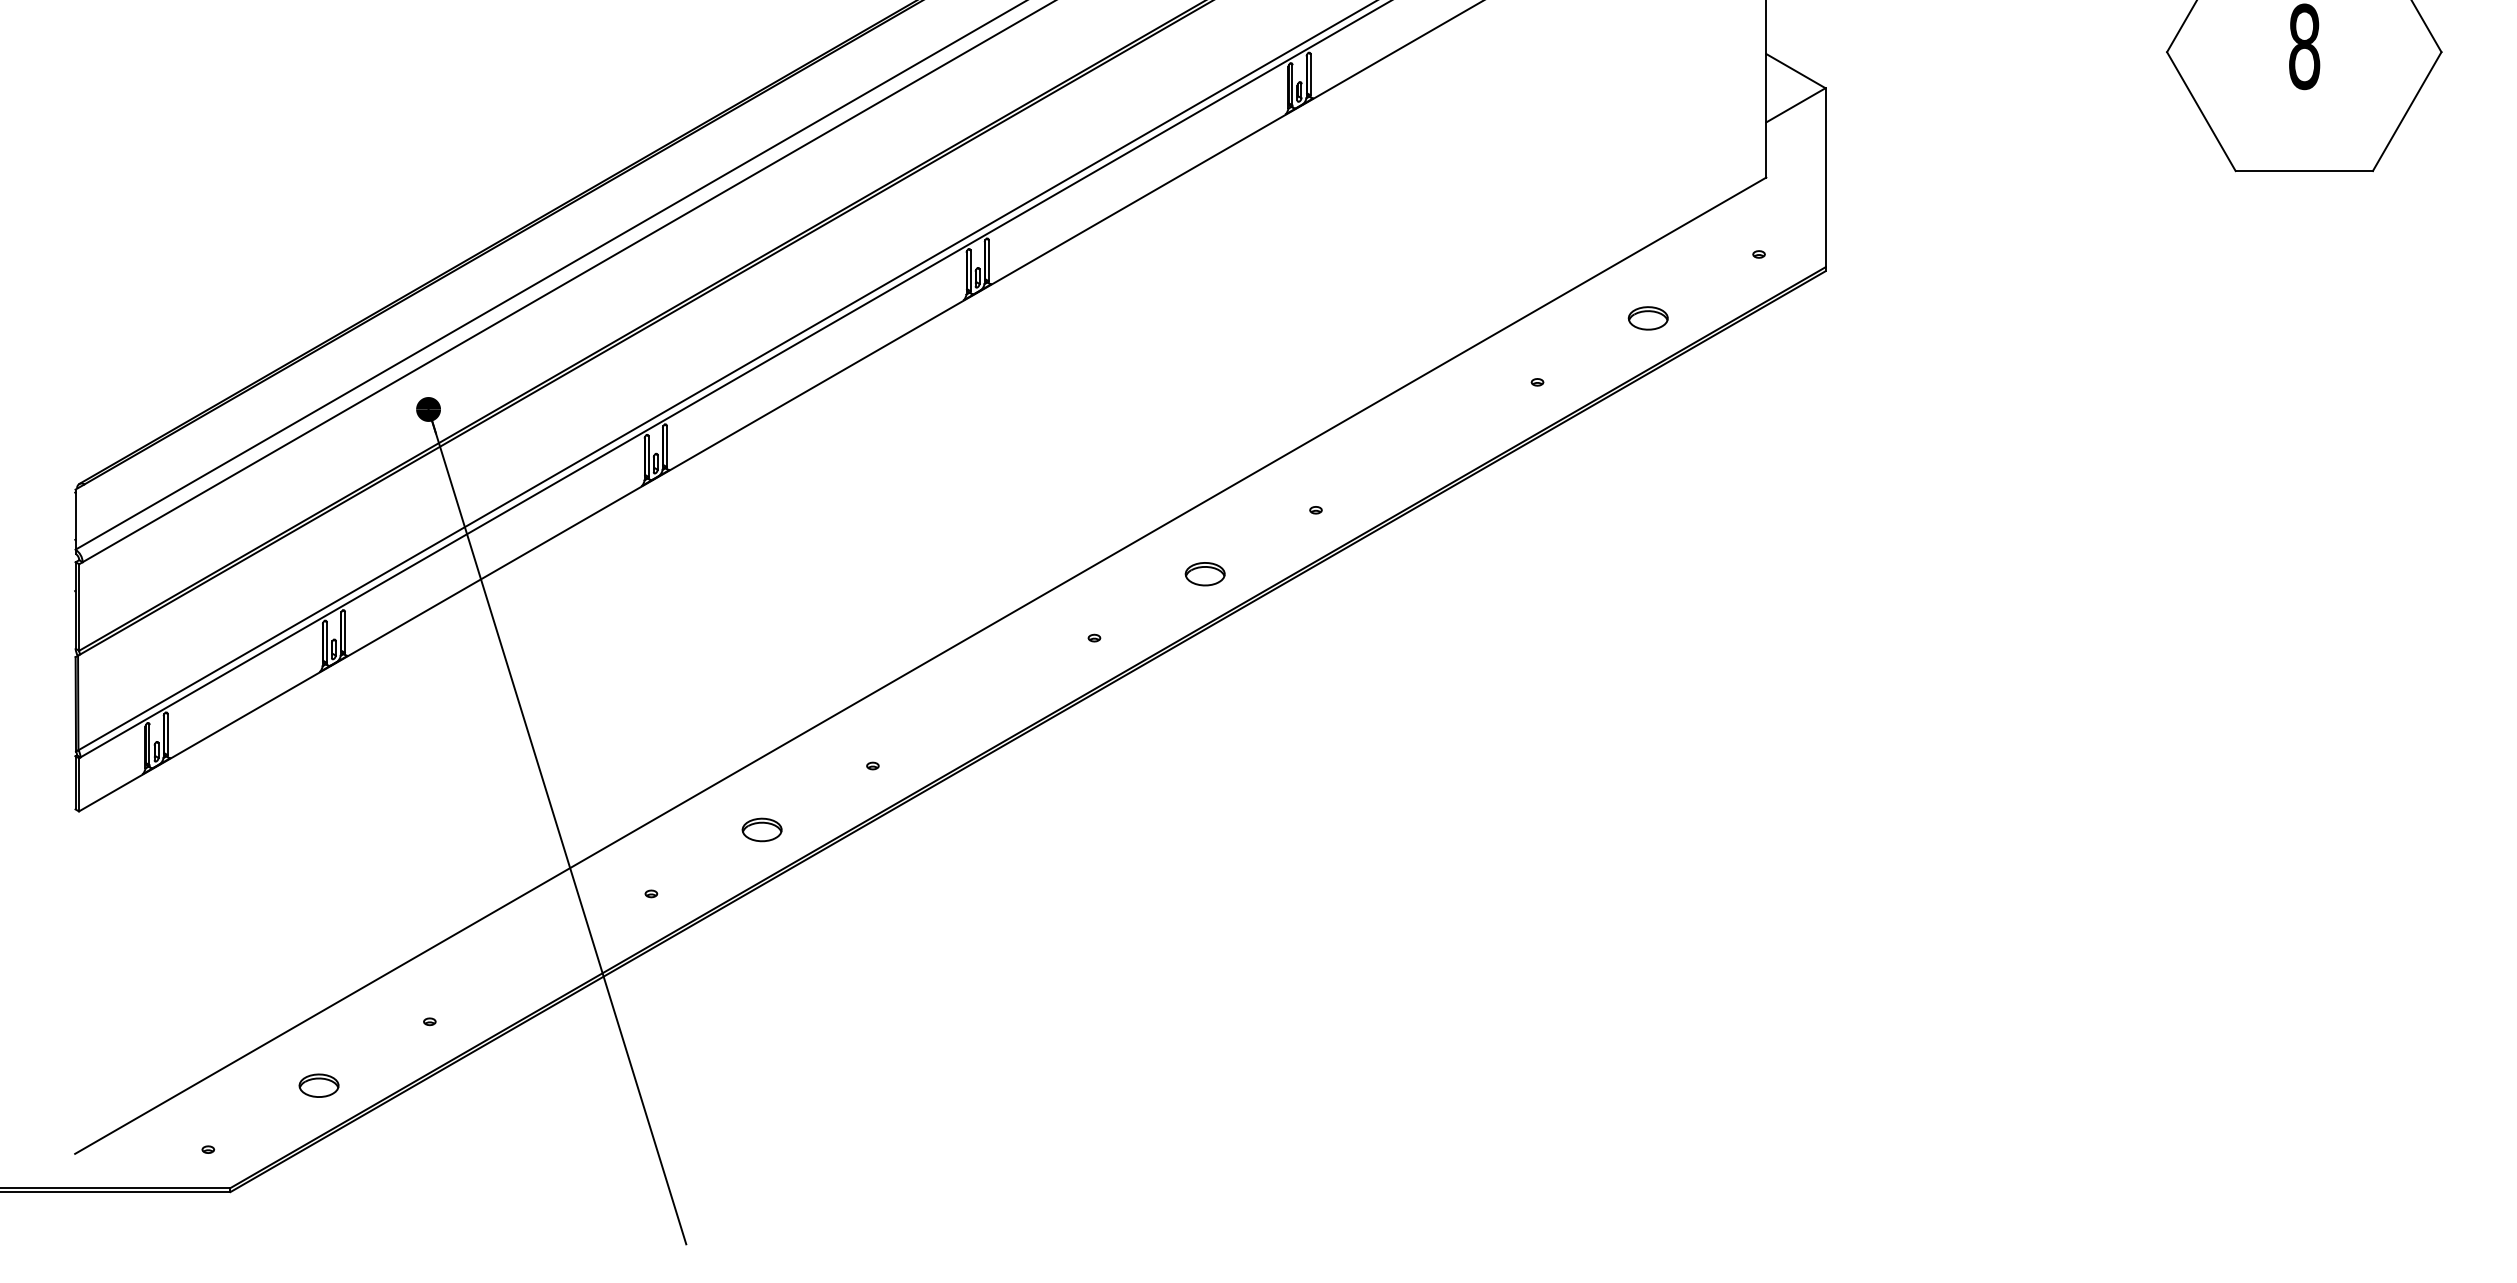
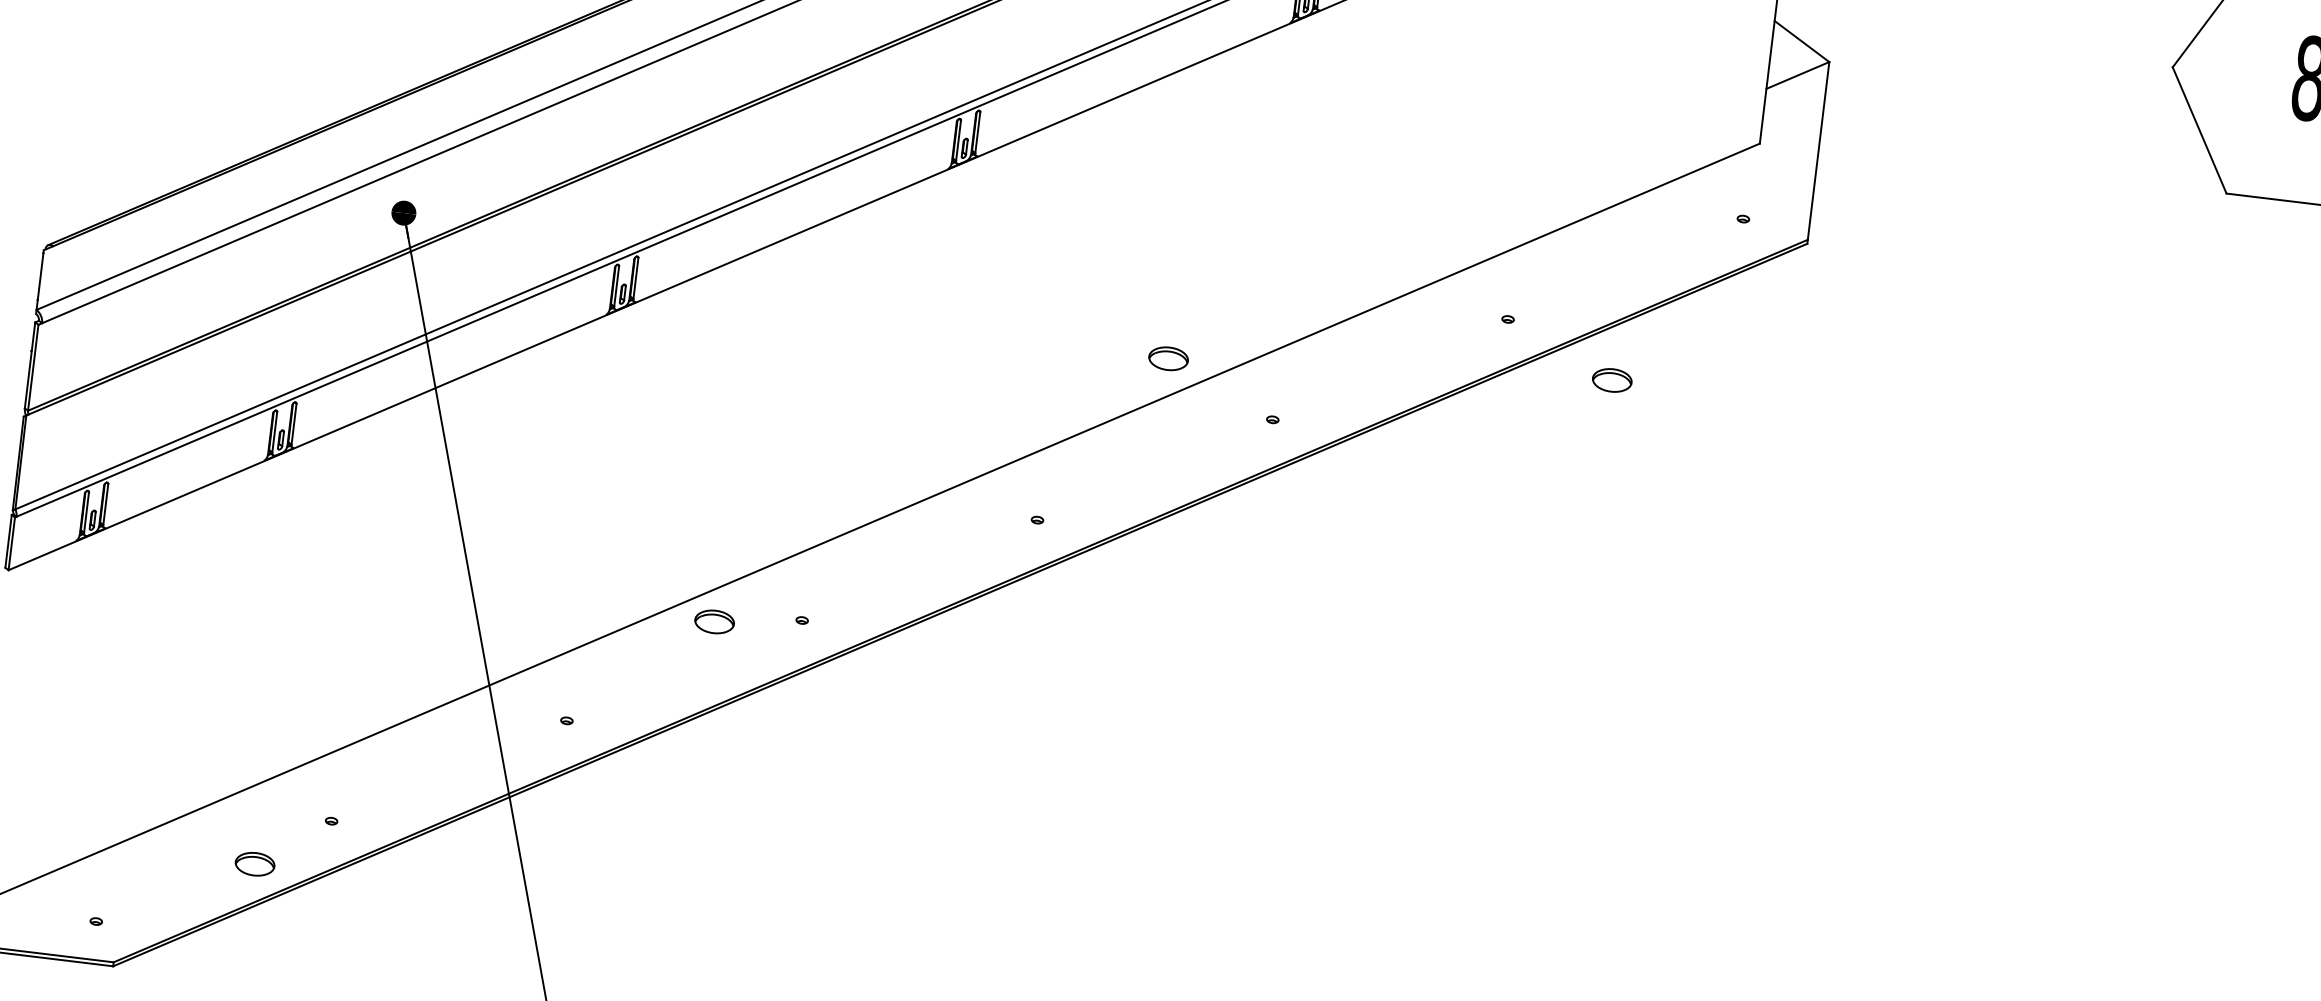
part: (1647, 318) -> (1611, 380), moved
part: (1204, 574) -> (1167, 359), moved
part: (761, 829) -> (714, 621), moved
part: (318, 1085) -> (254, 863), moved

